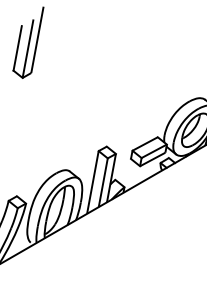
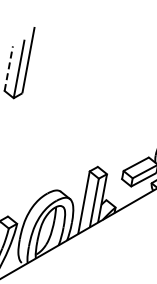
line: (17, 48) -> (8, 68), solid -> dashed

